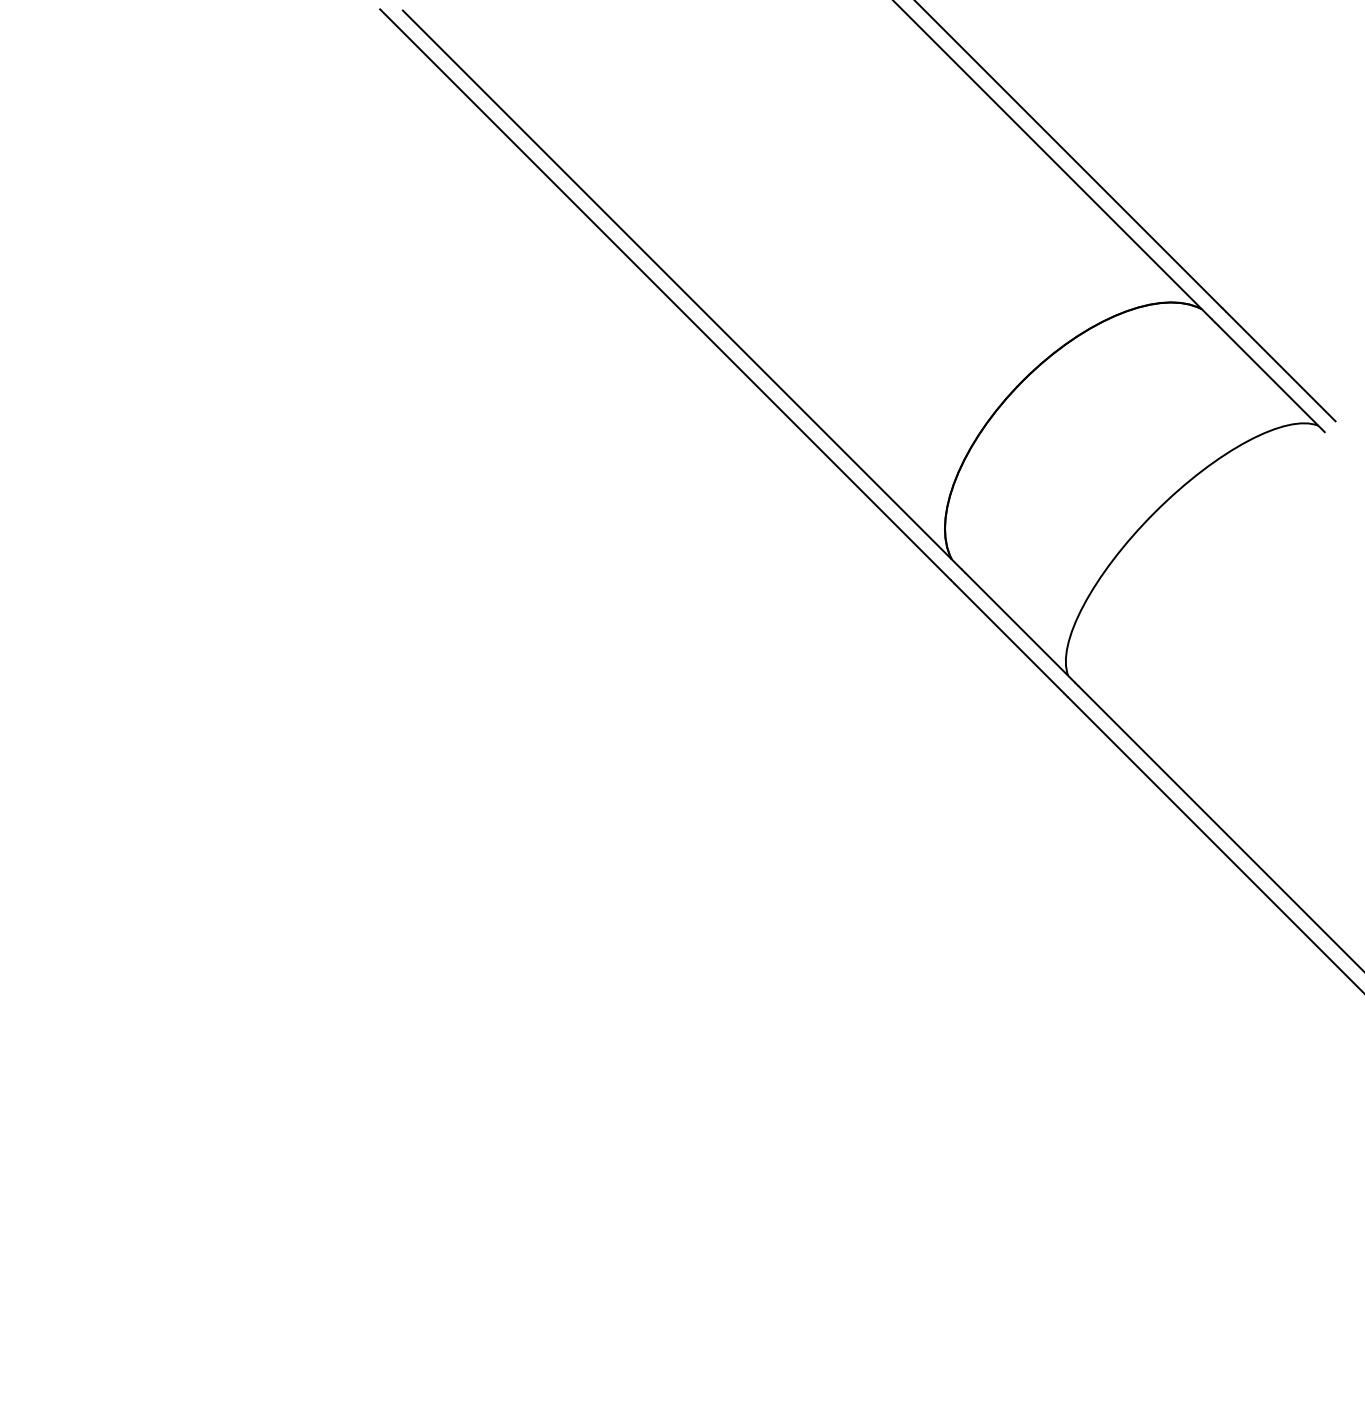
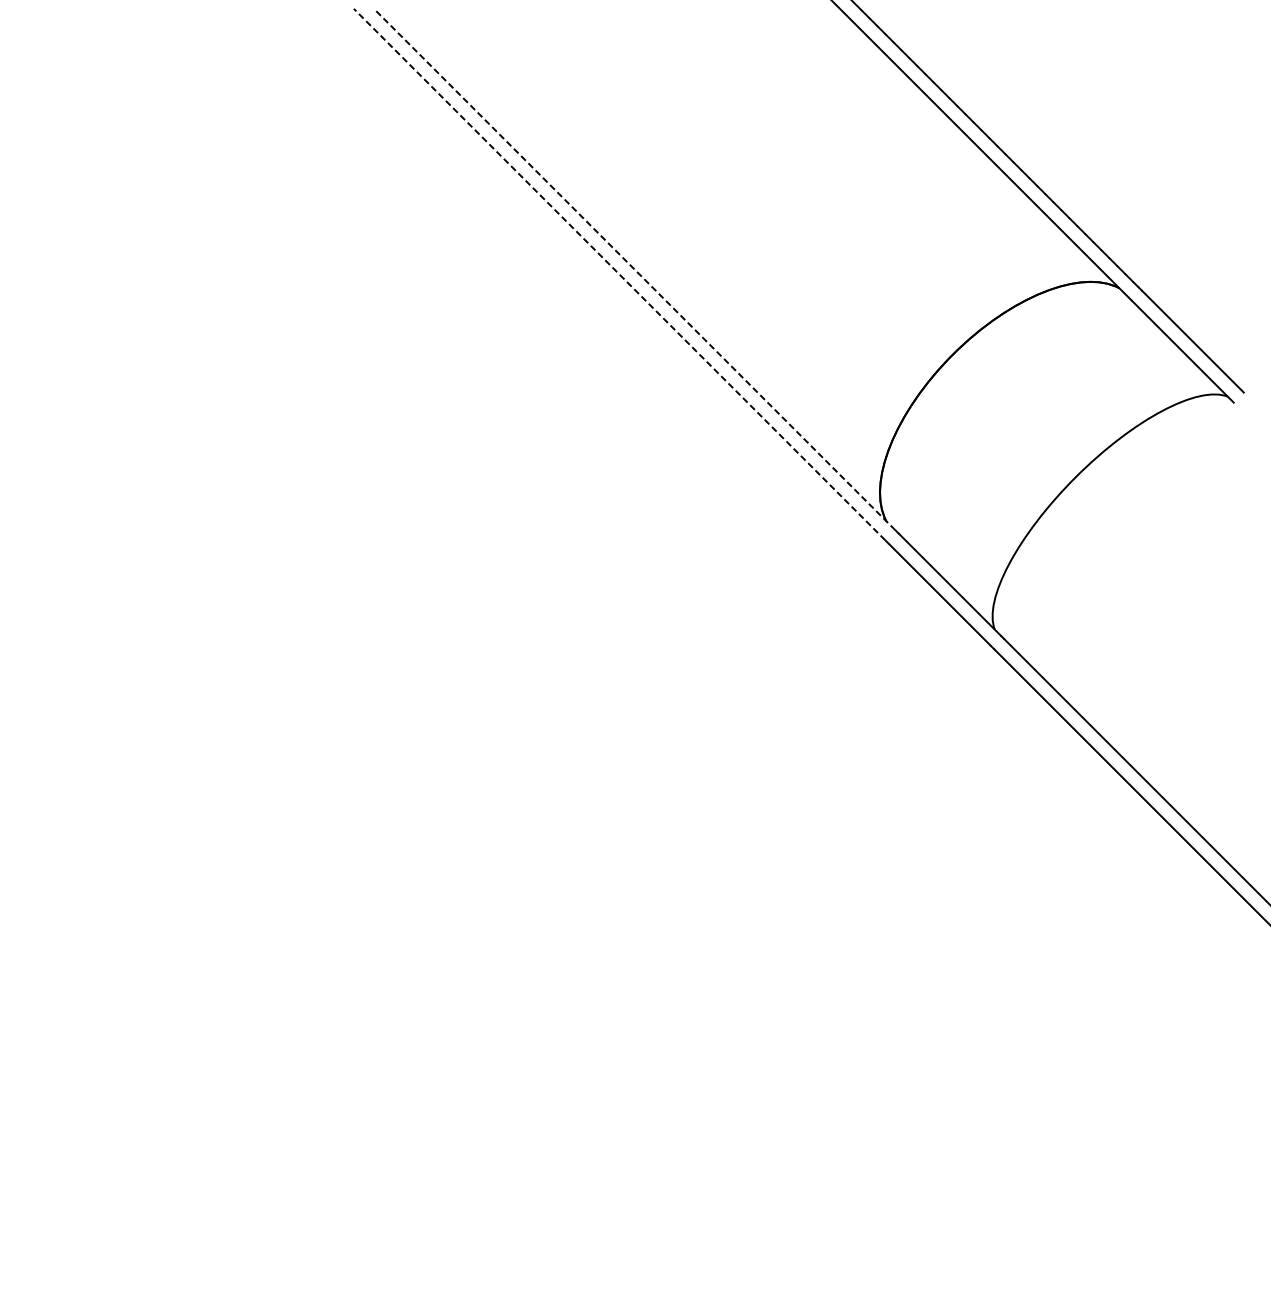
line: (682, 289) -> (635, 269), solid -> dashed
line: (665, 294) -> (619, 274), solid -> dashed

